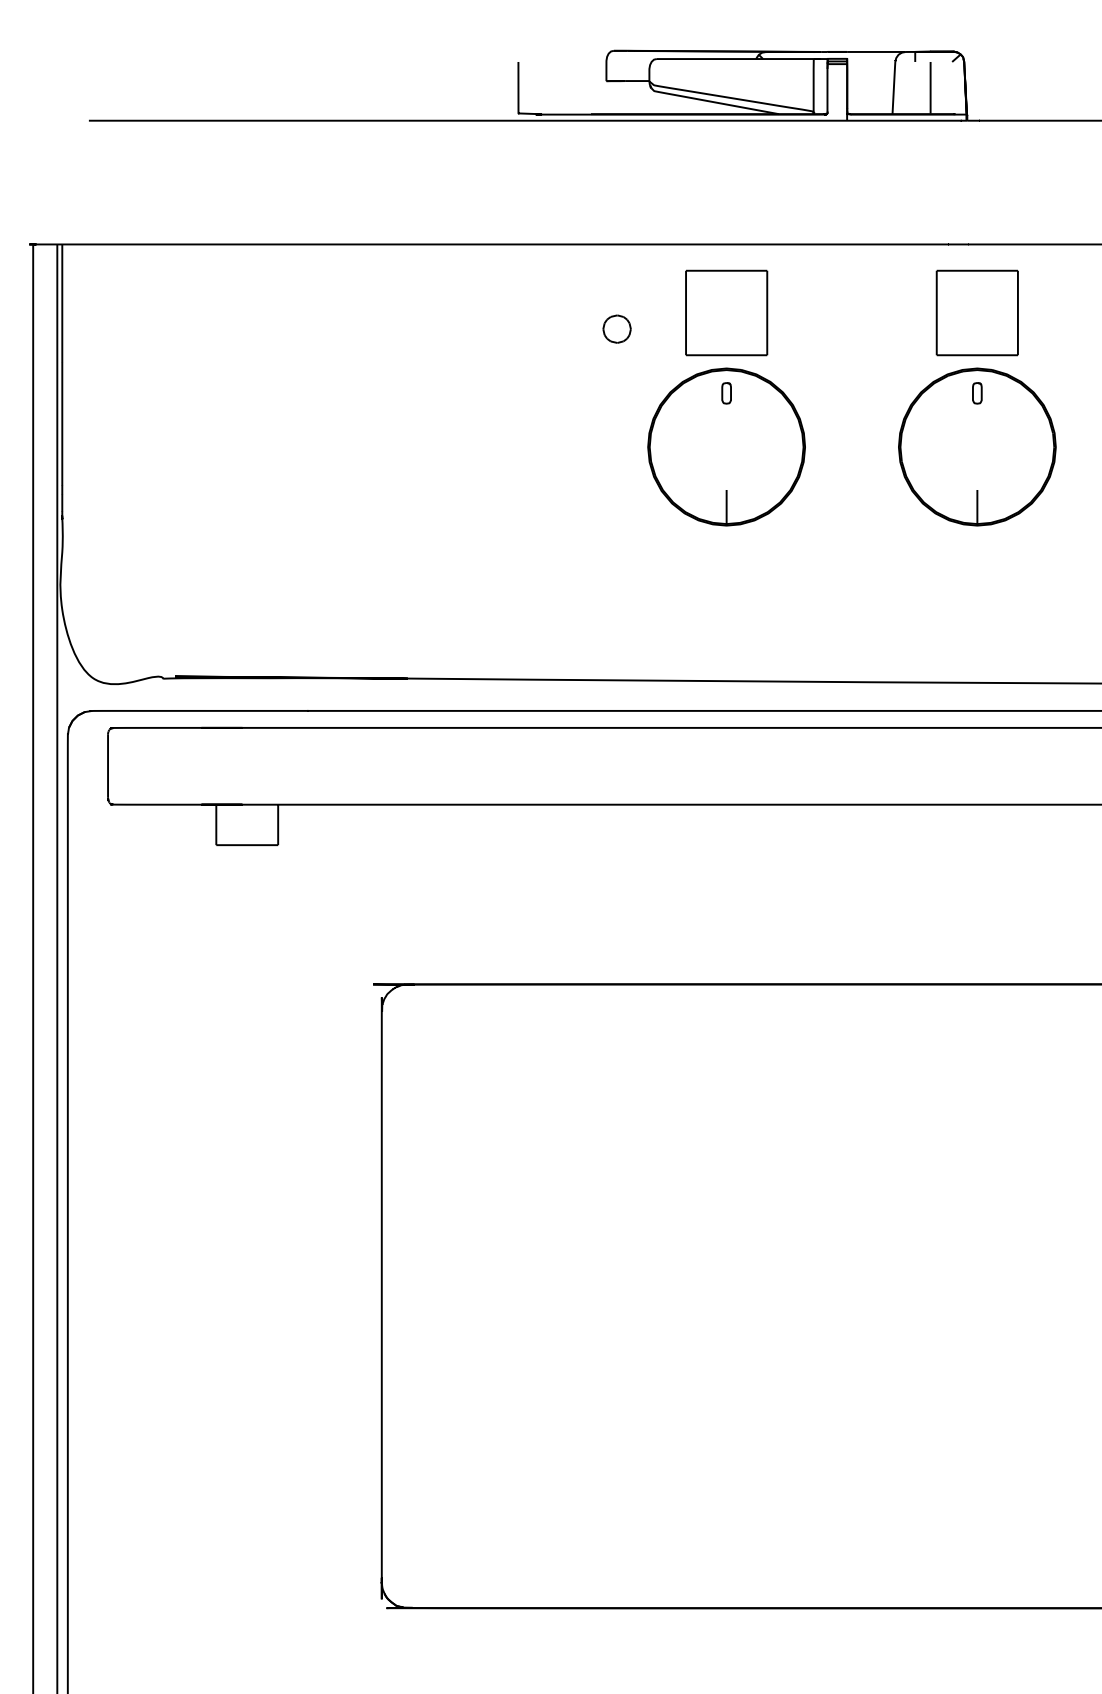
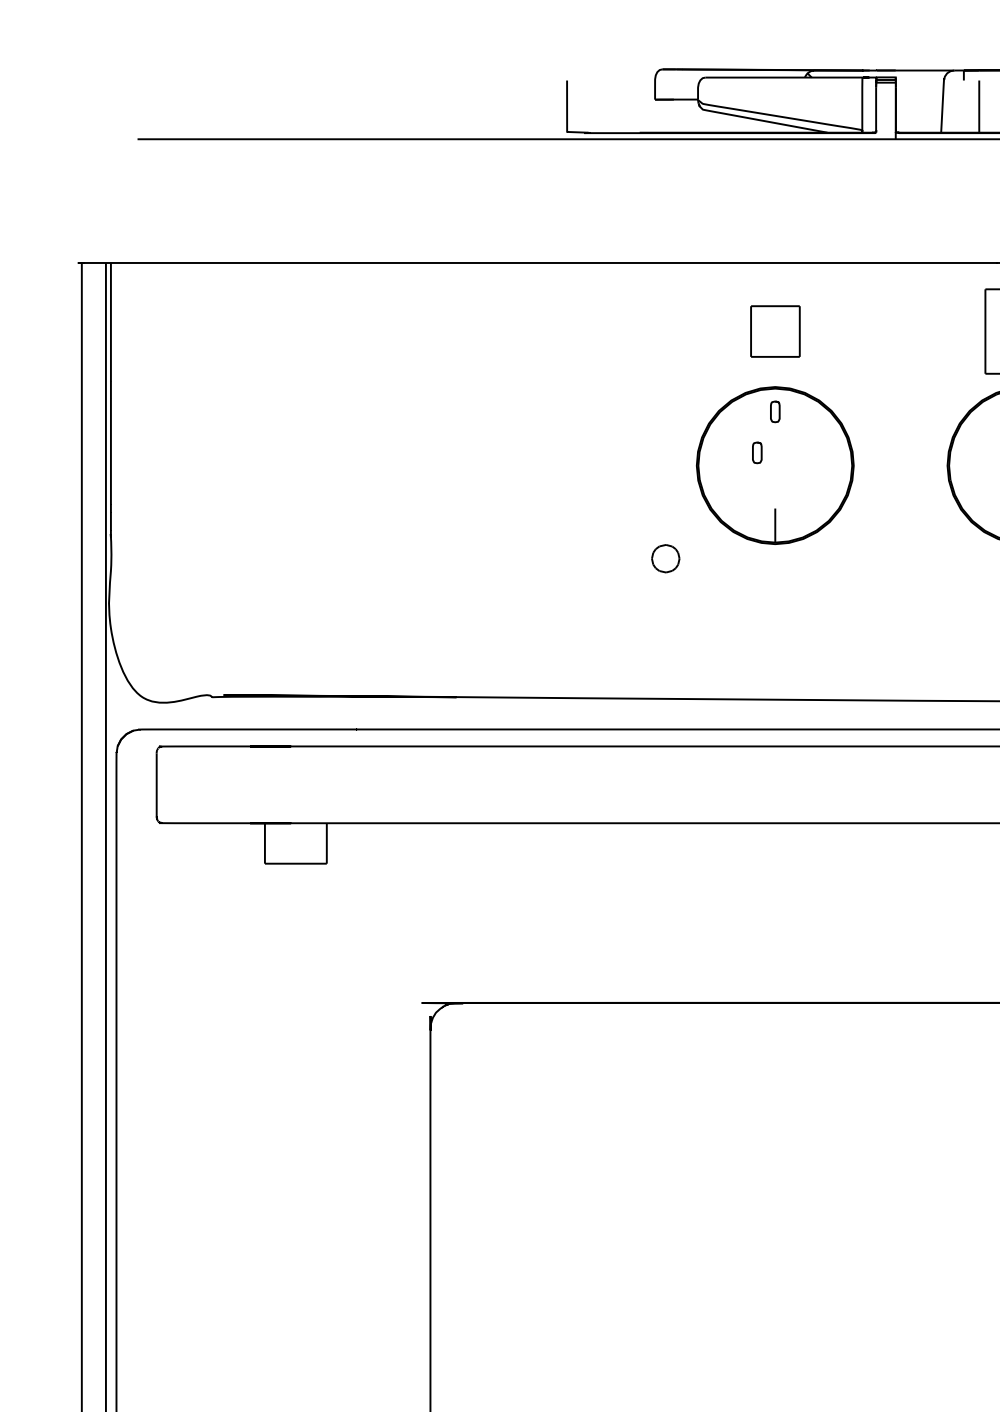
part: (726, 312) -> (775, 331), size x0.6
part: (616, 328) -> (665, 558), moved
part: (708, 434) -> (757, 453), added

